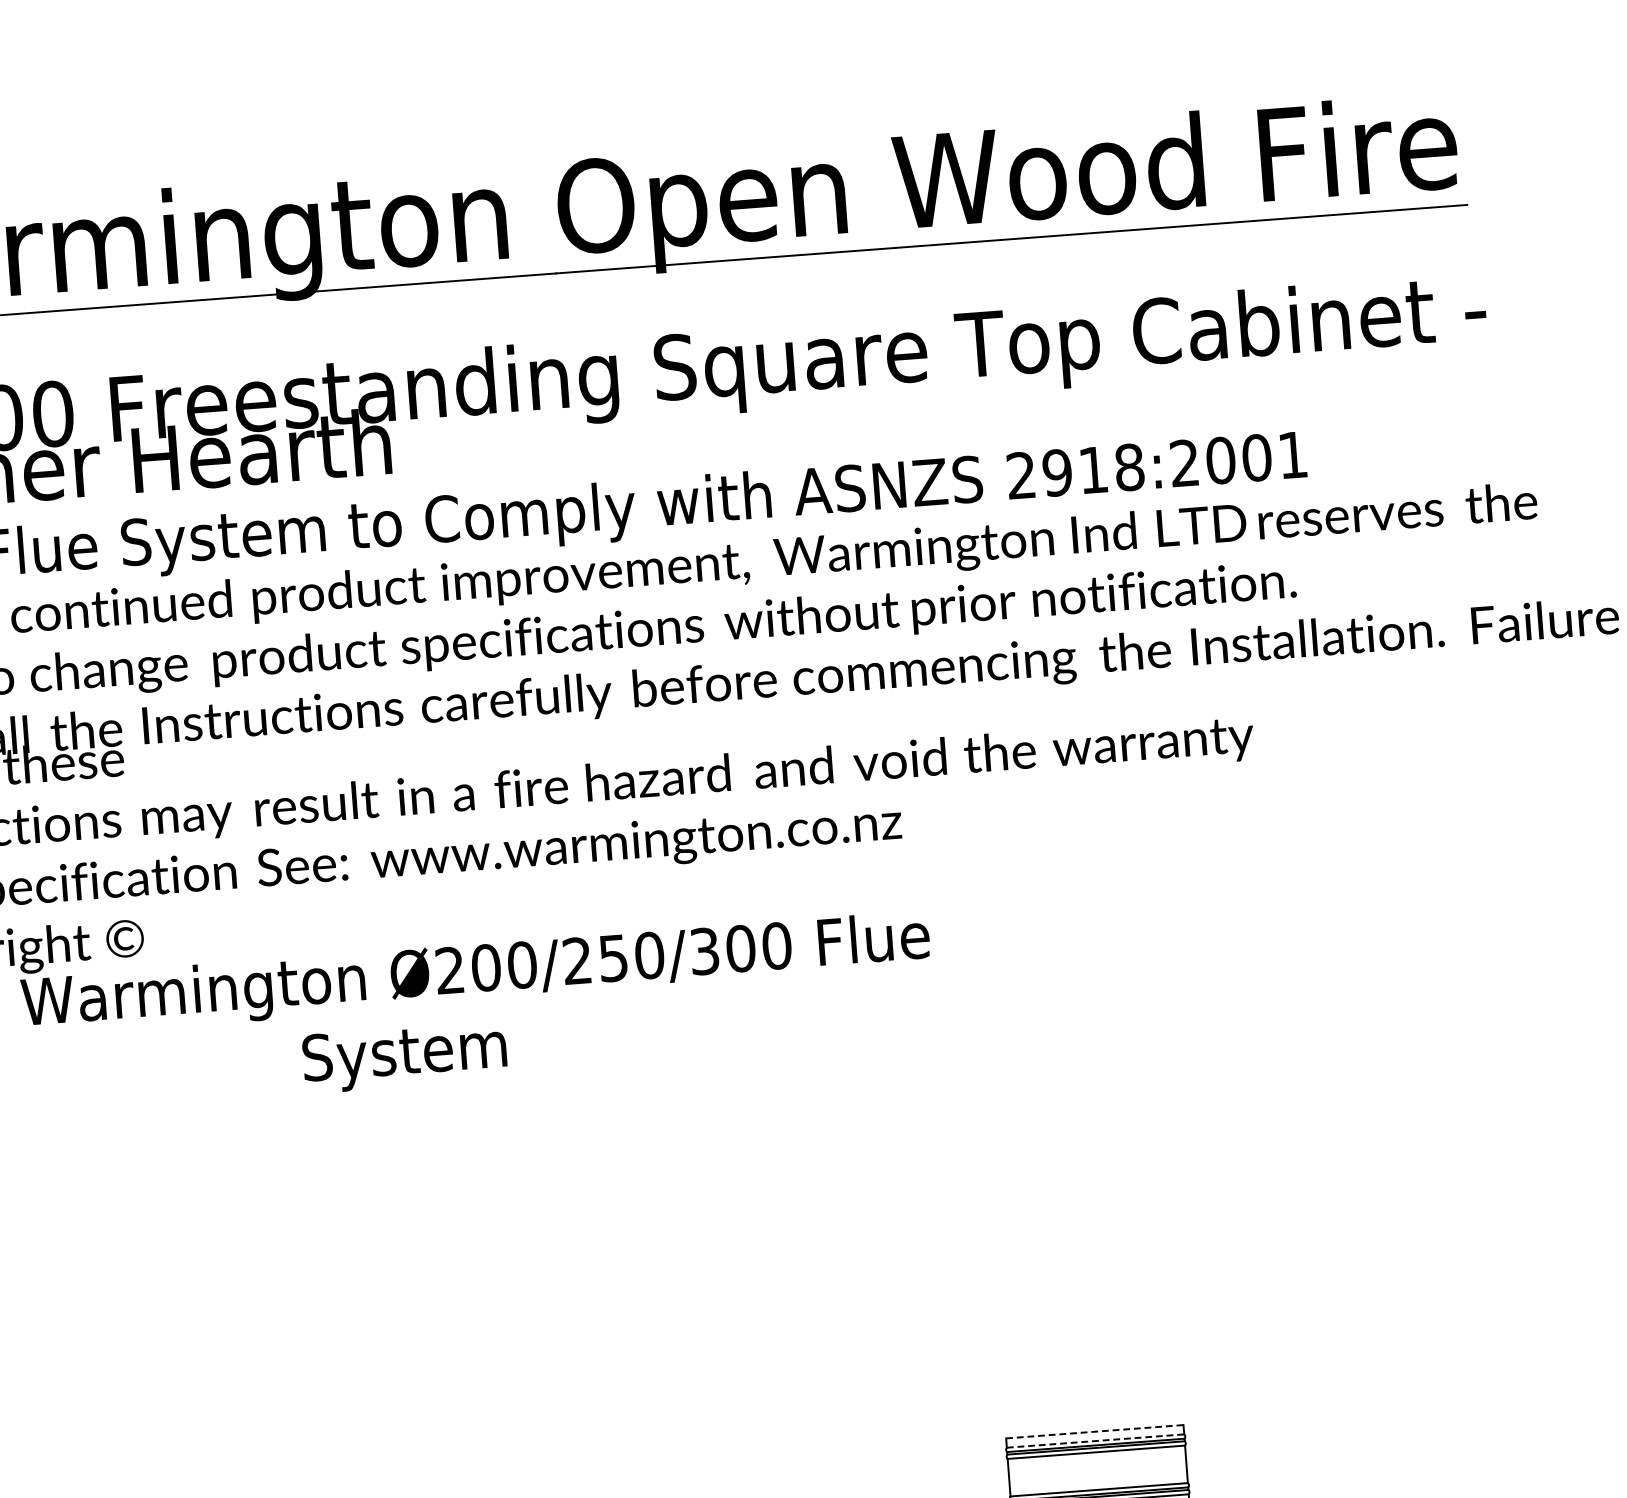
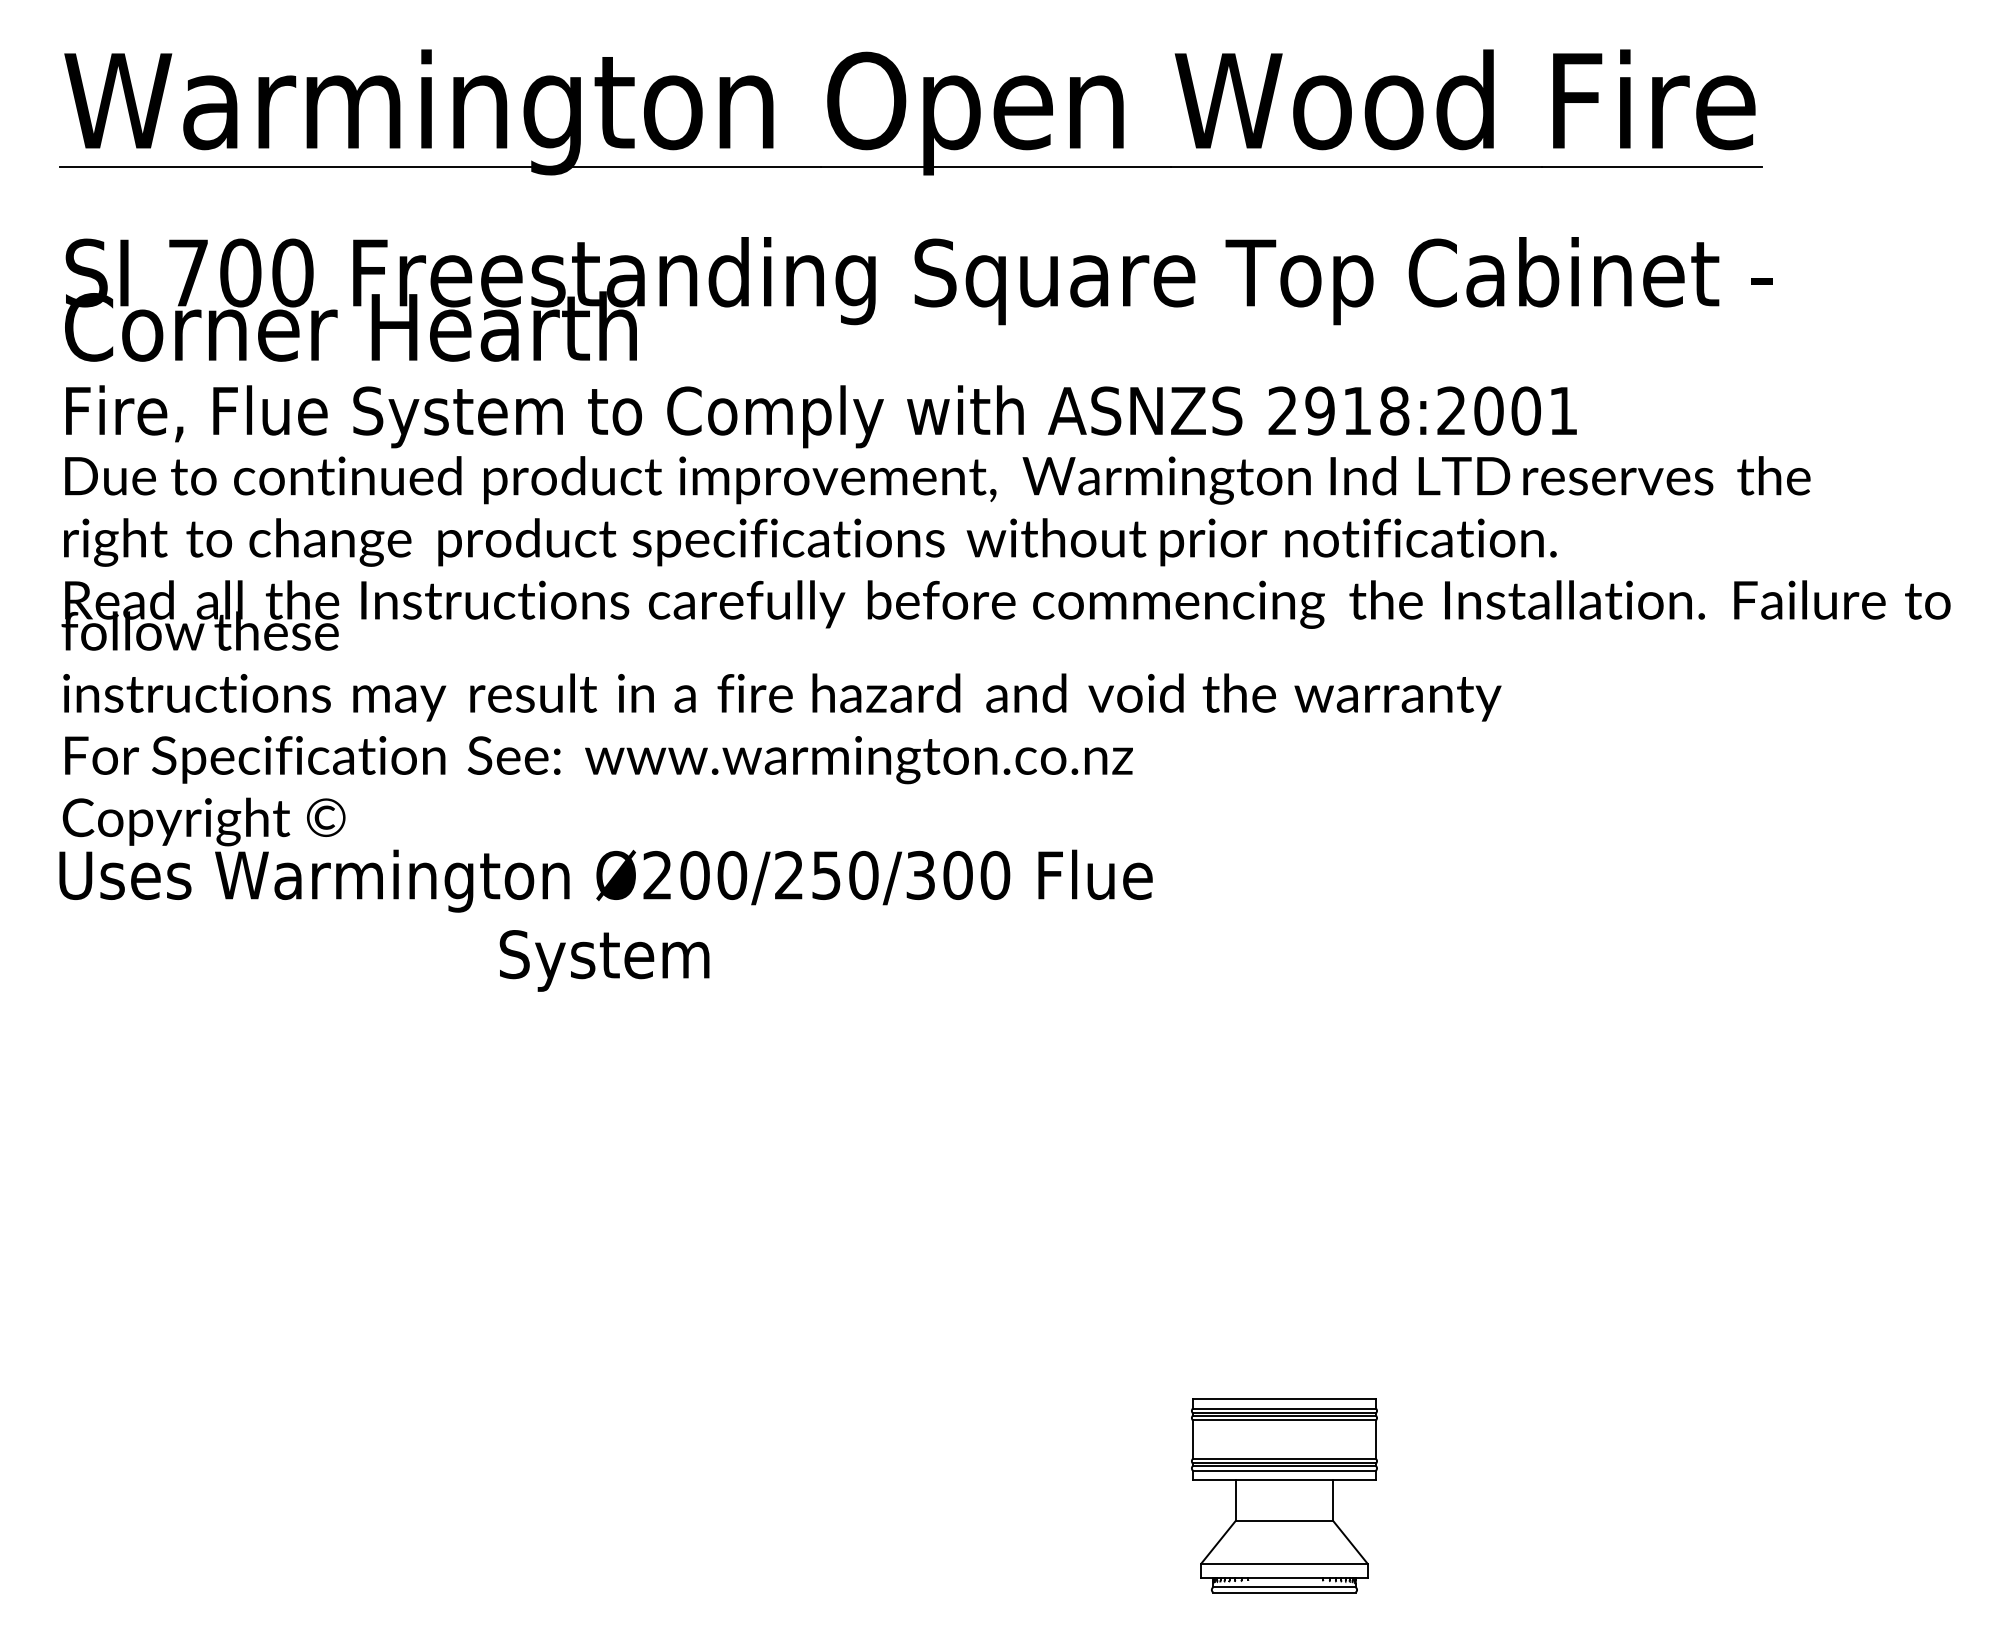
line: (1094, 1432) -> (1284, 1399), dashed -> solid
line: (1095, 1440) -> (1284, 1408), dashed -> solid

